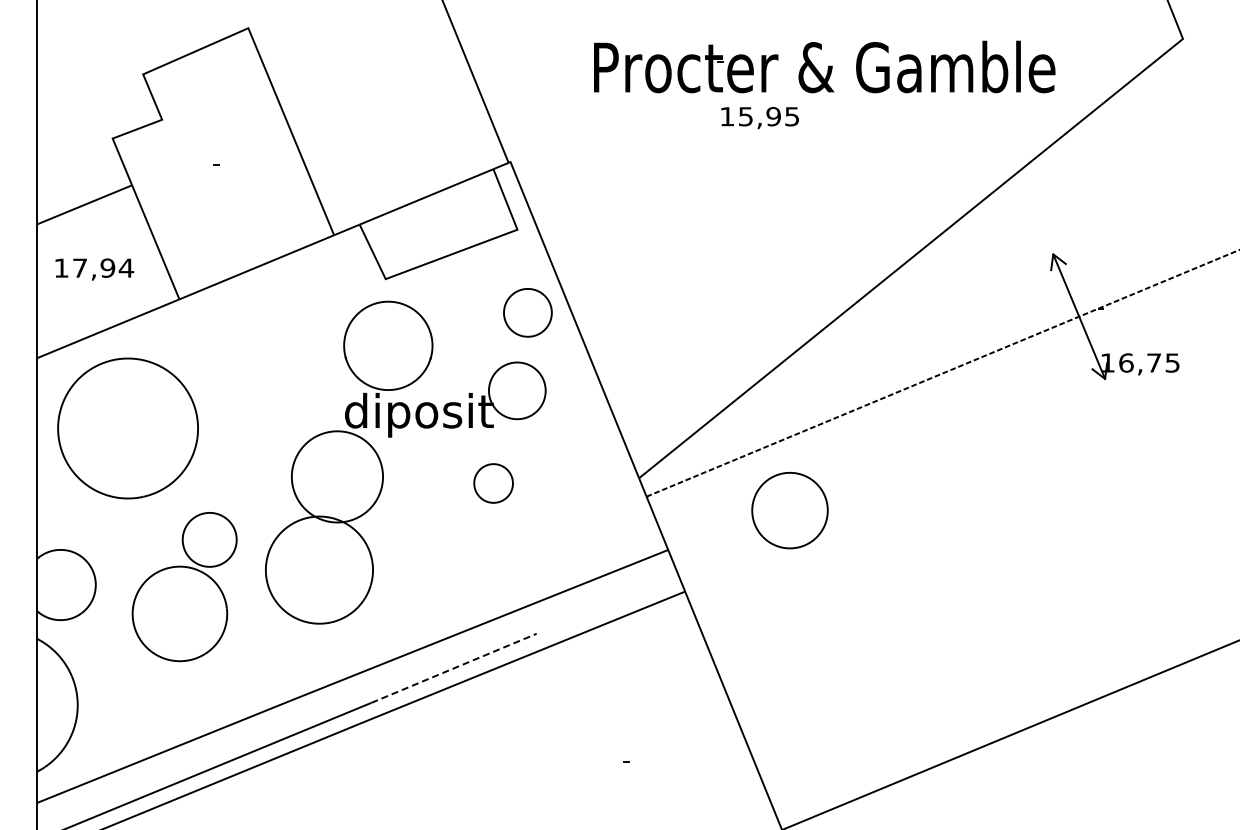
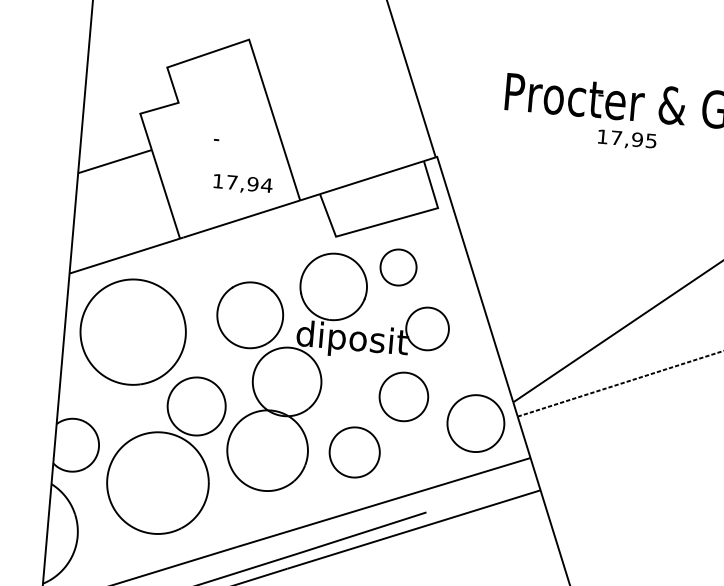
text: (745, 116) -> (616, 137), 15,95 -> 17,95
text: (94, 269) -> (242, 184), moved
part: (527, 312) -> (398, 267), moved
part: (280, 392) -> (249, 314), added
part: (493, 483) -> (403, 396), size x1.67
part: (789, 510) -> (475, 423), moved
part: (434, 562) -> (354, 452), added
part: (184, 586) -> (165, 454), size x1.43
line: (454, 668) -> (362, 533), dashed -> solid

